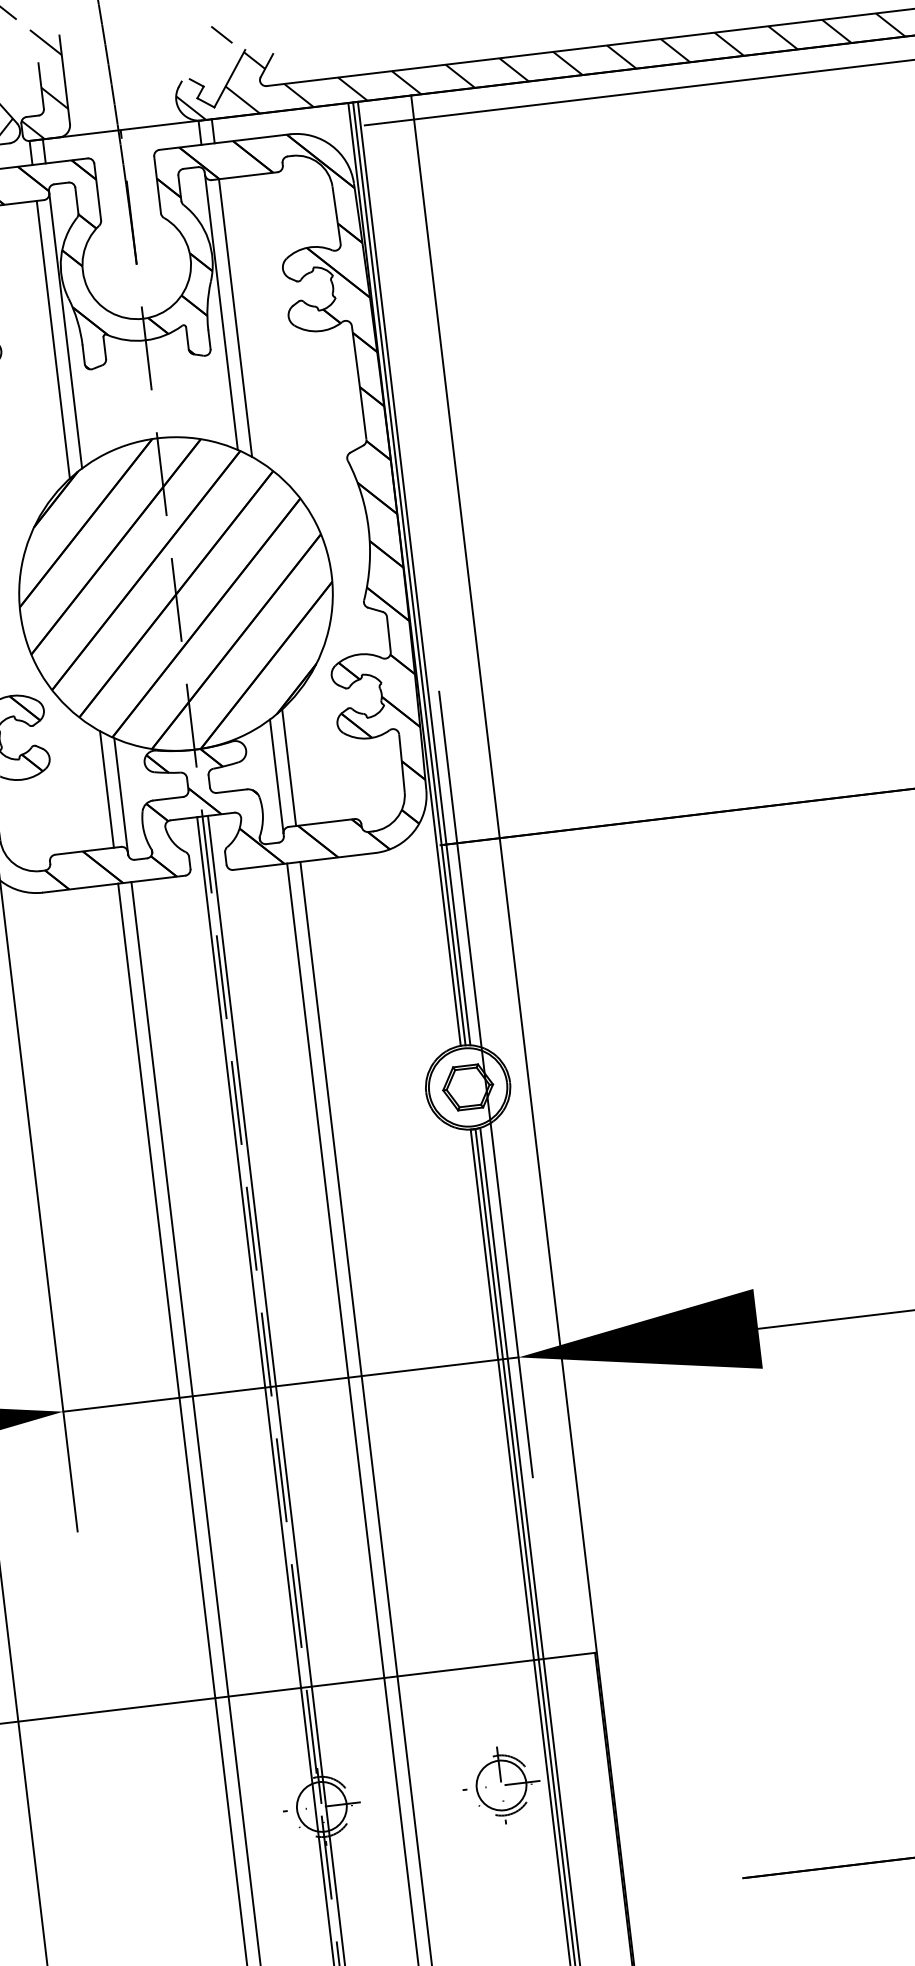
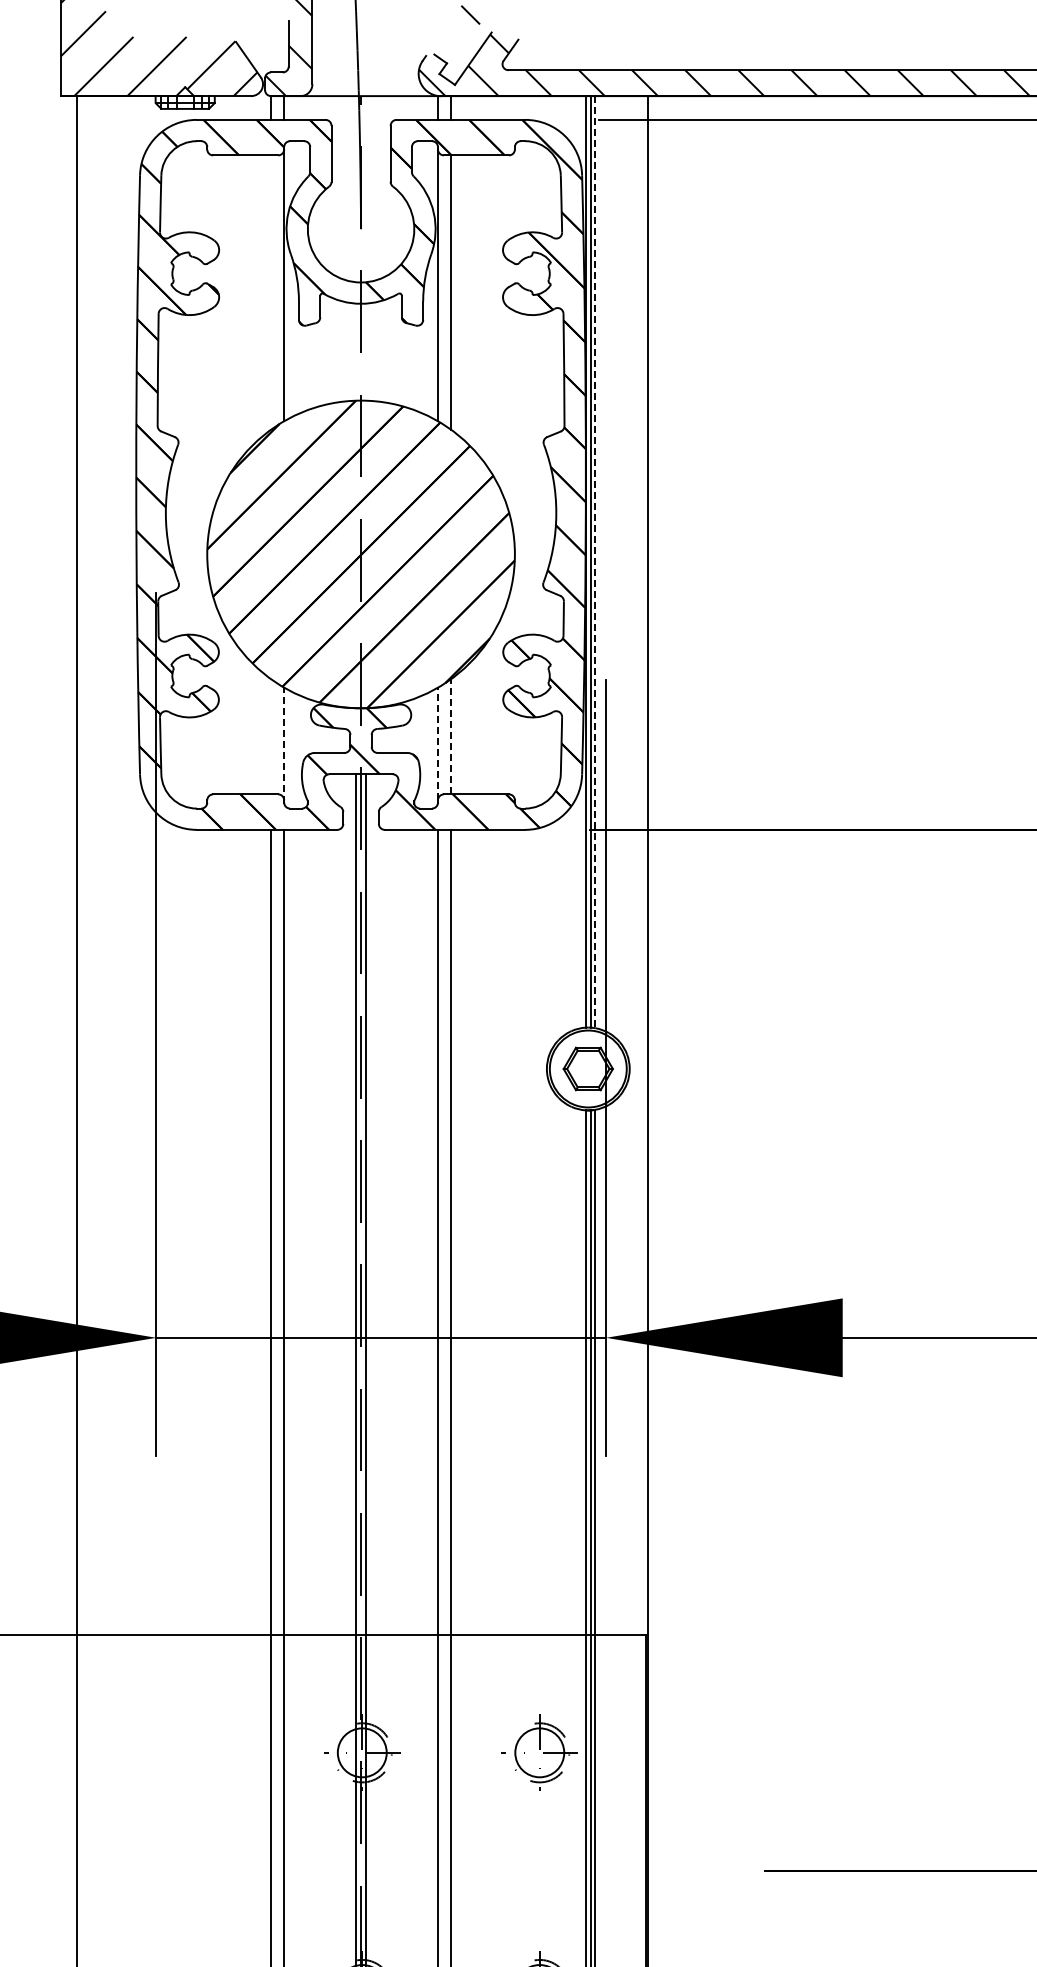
line: (53, 339) -> (271, 292), removed
line: (414, 573) -> (595, 562), solid -> dashed
line: (289, 767) -> (451, 736), solid -> dashed
line: (277, 776) -> (438, 743), solid -> dashed
line: (107, 789) -> (271, 736), removed
line: (121, 796) -> (284, 745), solid -> dashed

